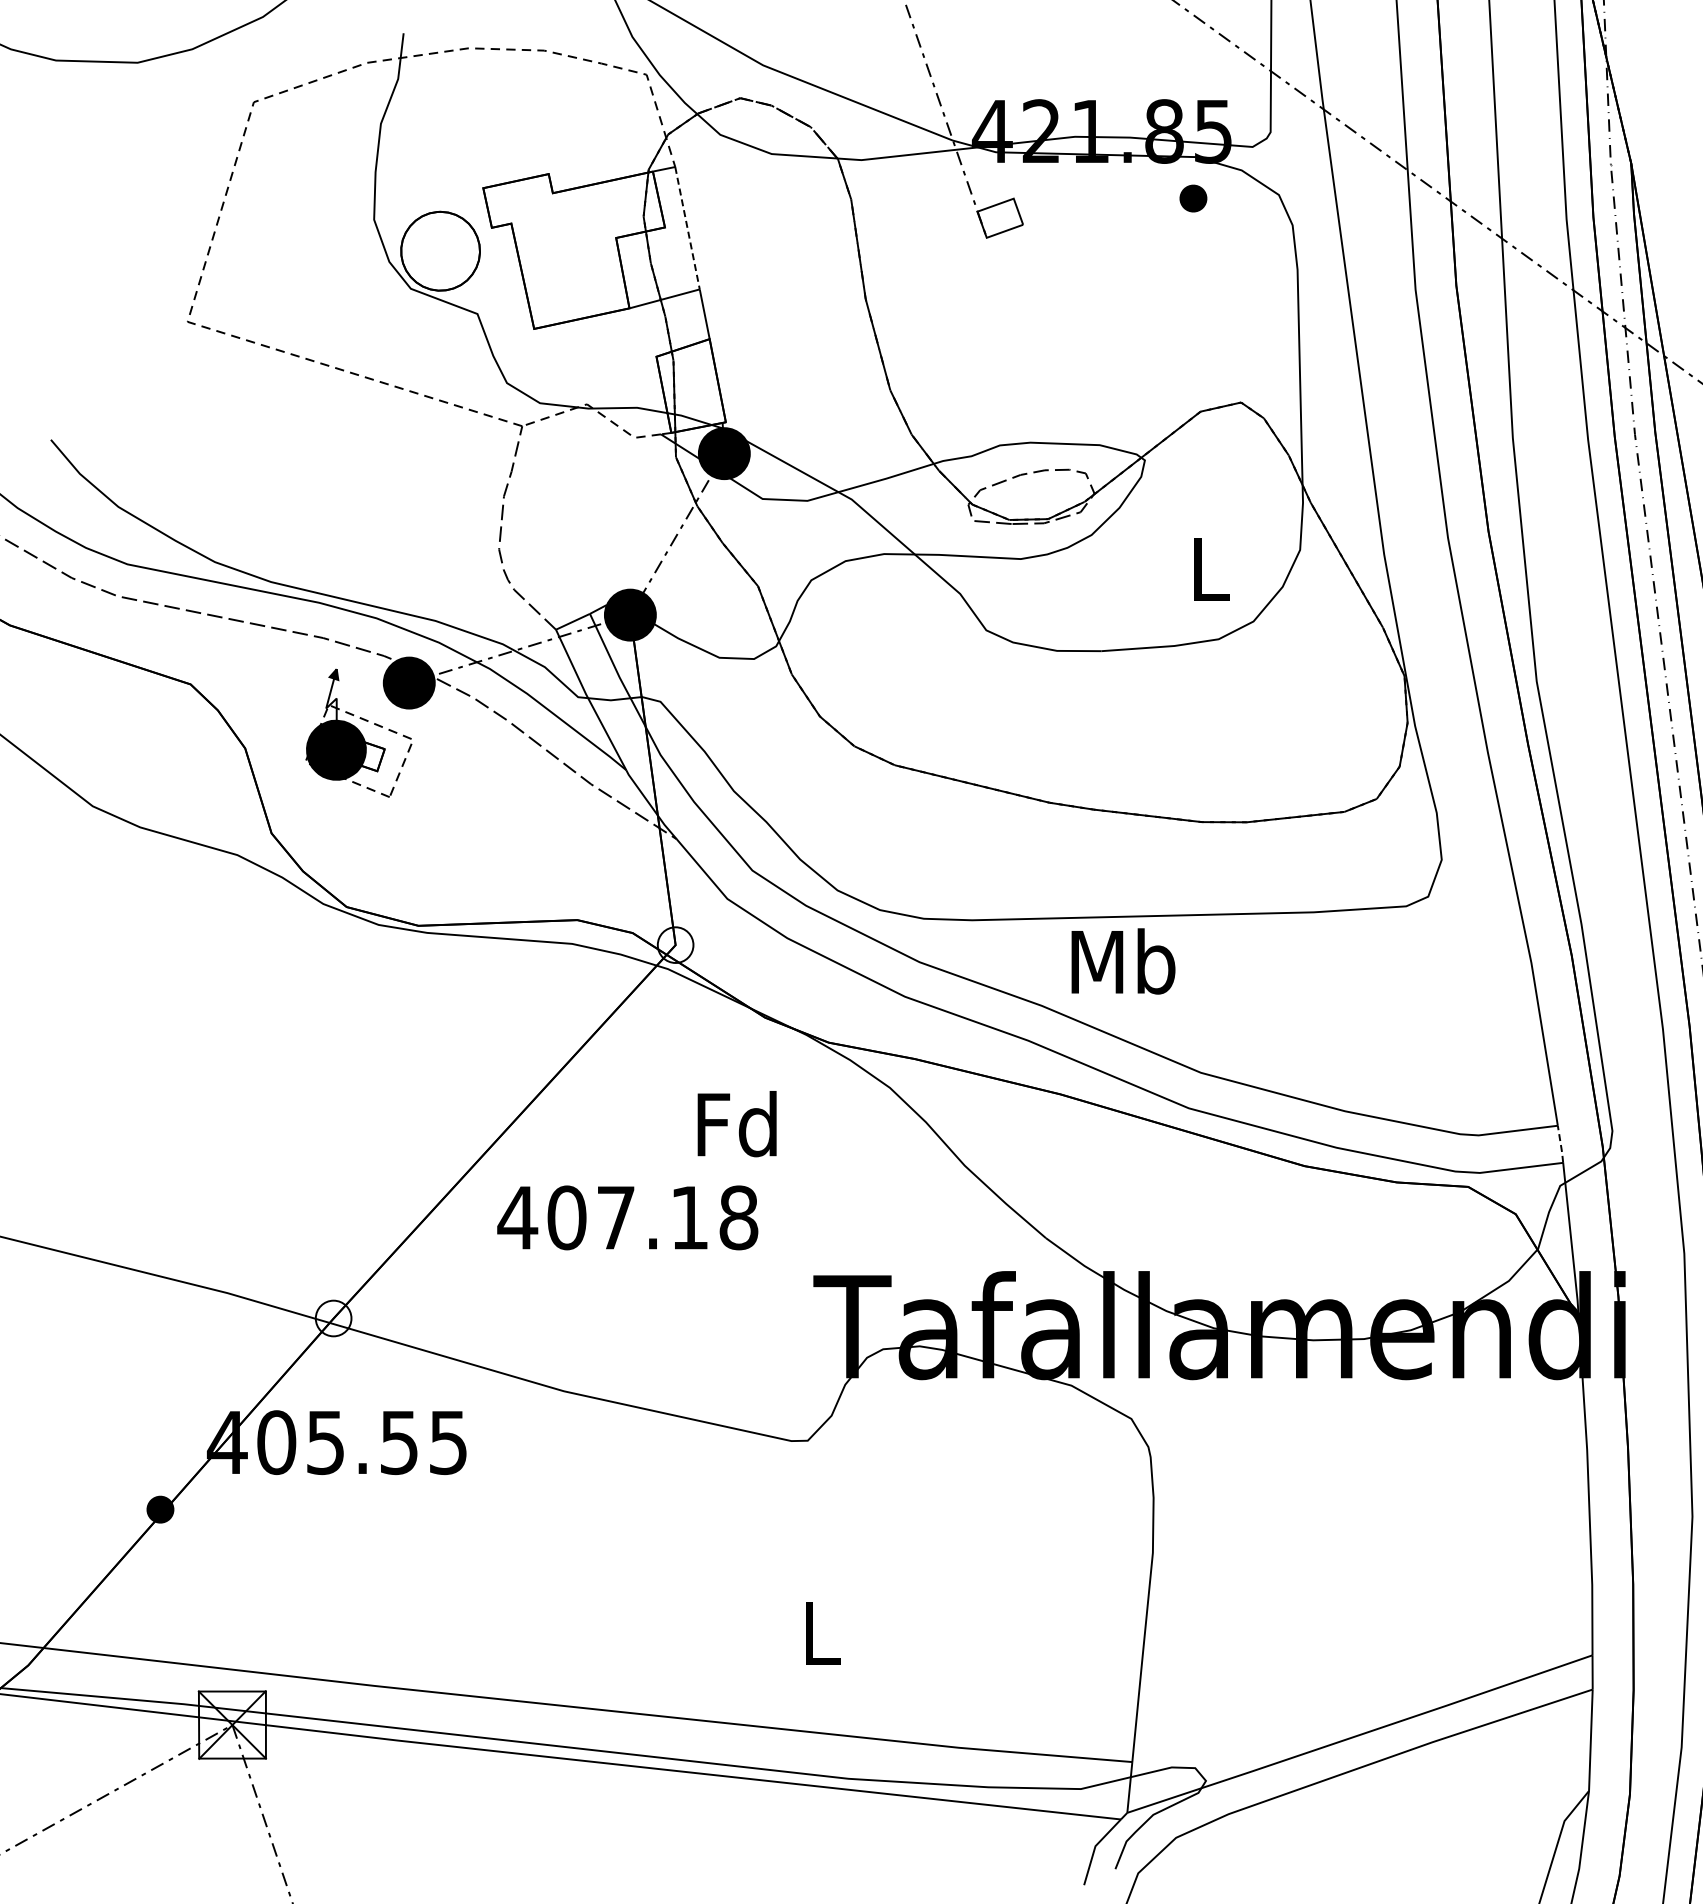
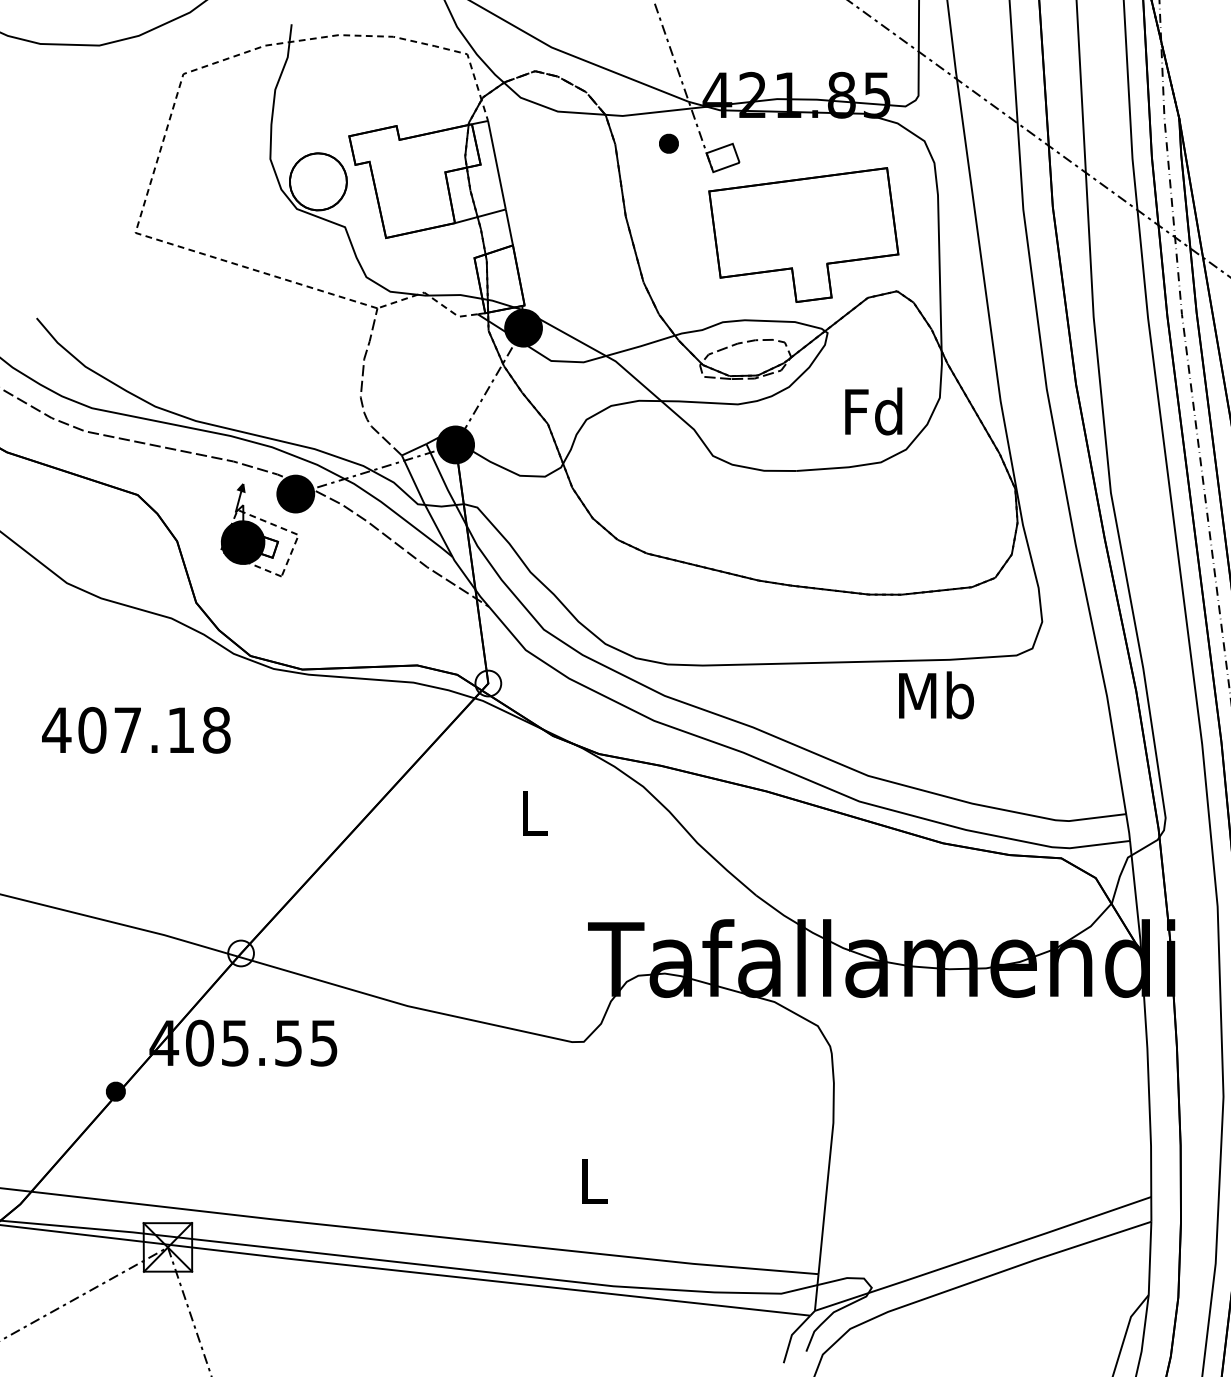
part: (1193, 198) -> (669, 143), moved
line: (687, 228) -> (496, 165), dashed -> solid
part: (1111, 324) -> (803, 234), added
text: (1208, 568) -> (873, 411), L -> Fd
text: (1123, 961) -> (936, 695), moved
text: (736, 1124) -> (532, 813), Fd -> L
line: (1560, 1144) -> (1128, 827), dashed -> solid
text: (627, 1217) -> (136, 730), moved

